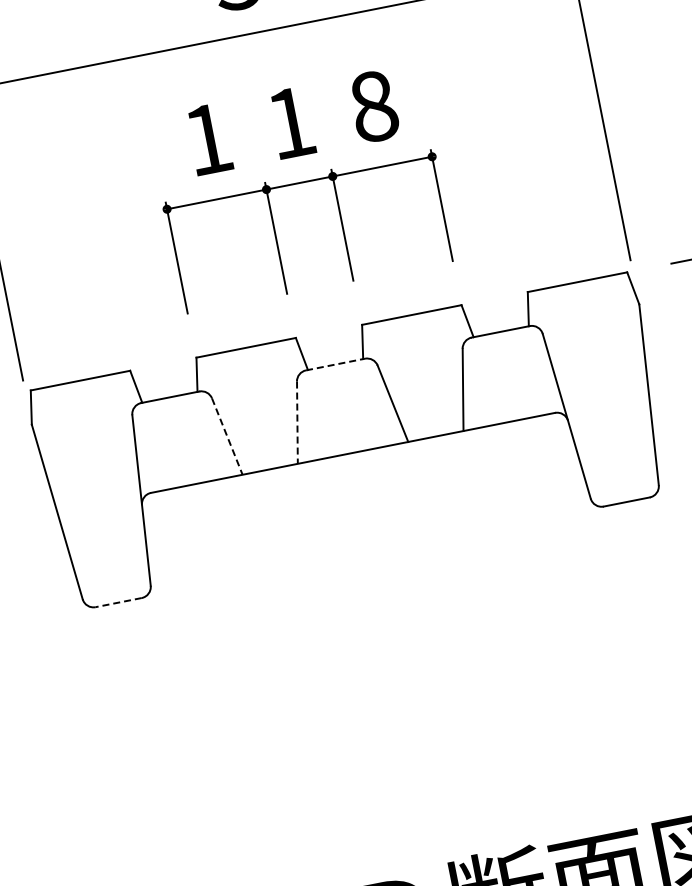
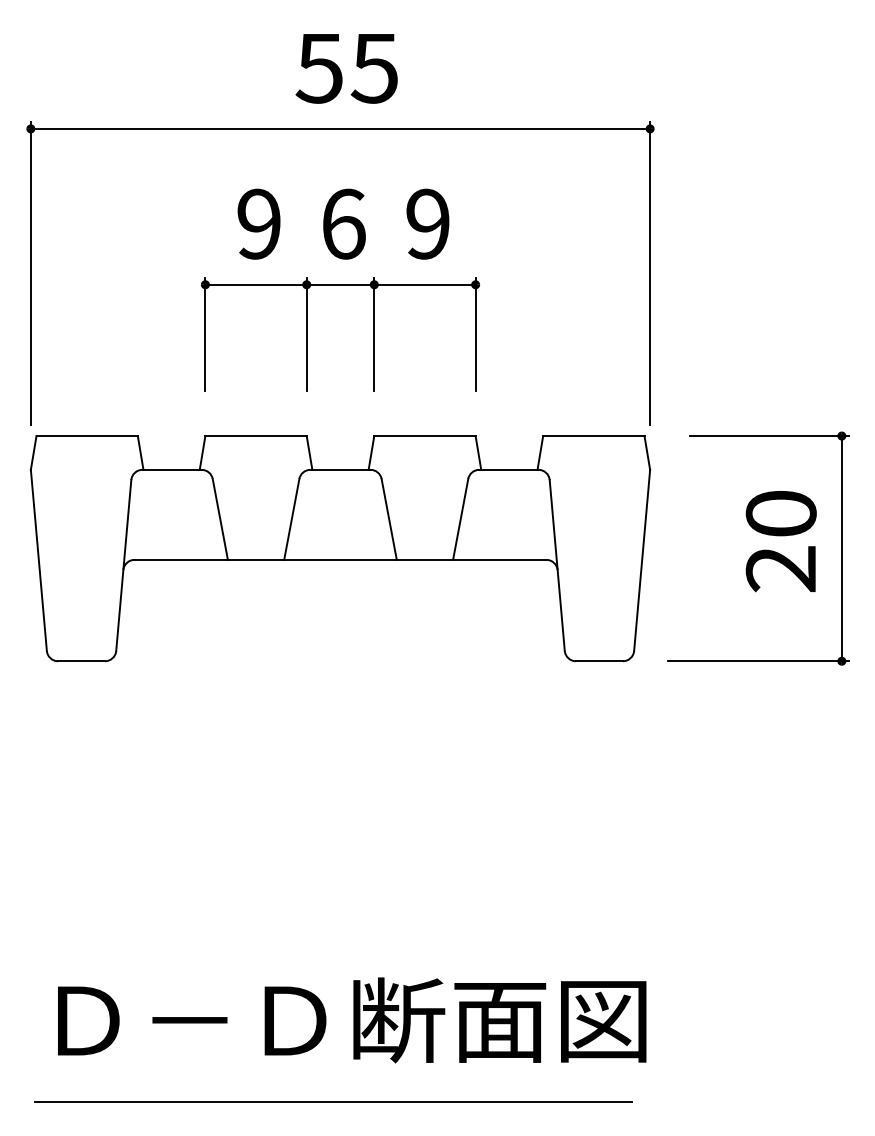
text: (373, 106) -> (427, 223), 8 -> 9
text: (291, 122) -> (344, 223), 1 -> 6
text: (207, 138) -> (258, 223), 1 -> 9
line: (335, 364) -> (340, 469), dashed -> solid
line: (297, 422) -> (291, 519), dashed -> solid
line: (227, 436) -> (220, 519), dashed -> solid
line: (118, 602) -> (81, 661), dashed -> solid

